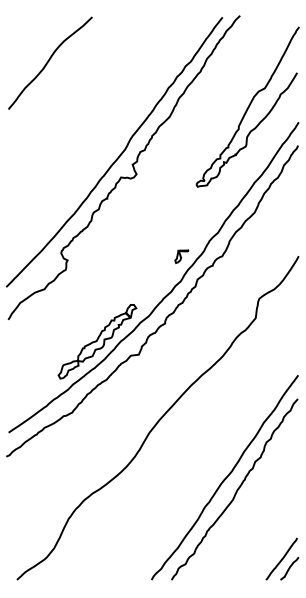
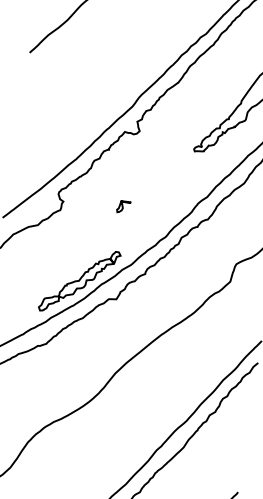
part: (181, 256) -> (123, 206), moved

